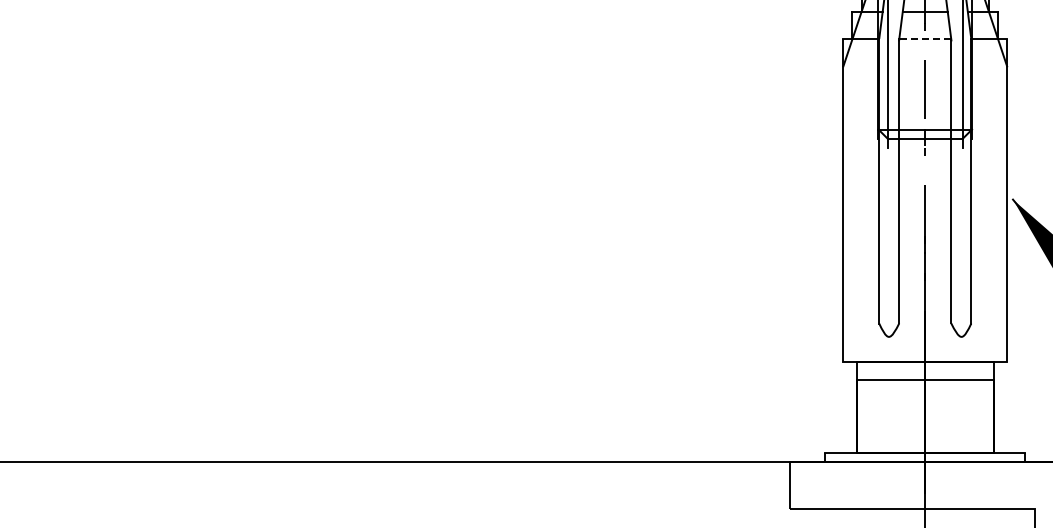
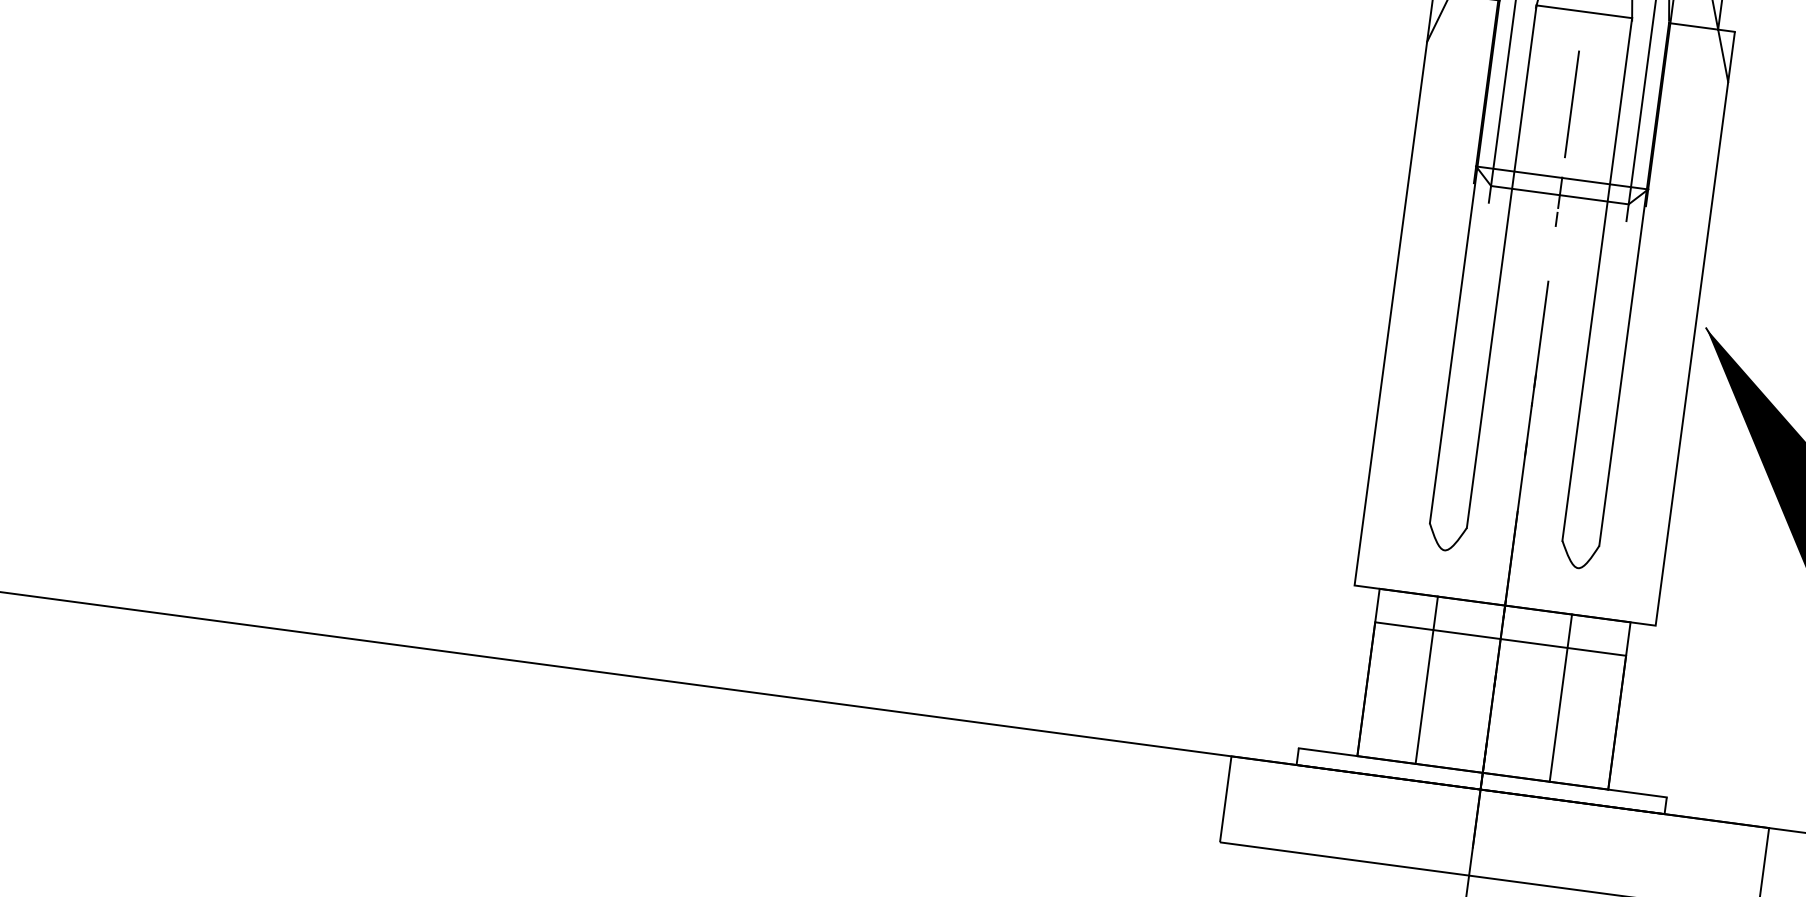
line: (925, 39) -> (1584, 12), dashed -> solid
line: (888, 407) -> (1426, 680), added
line: (961, 407) -> (1560, 697), added

